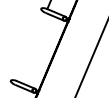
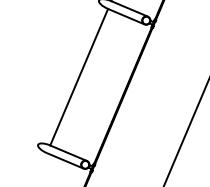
line: (30, 47) -> (77, 78), added

